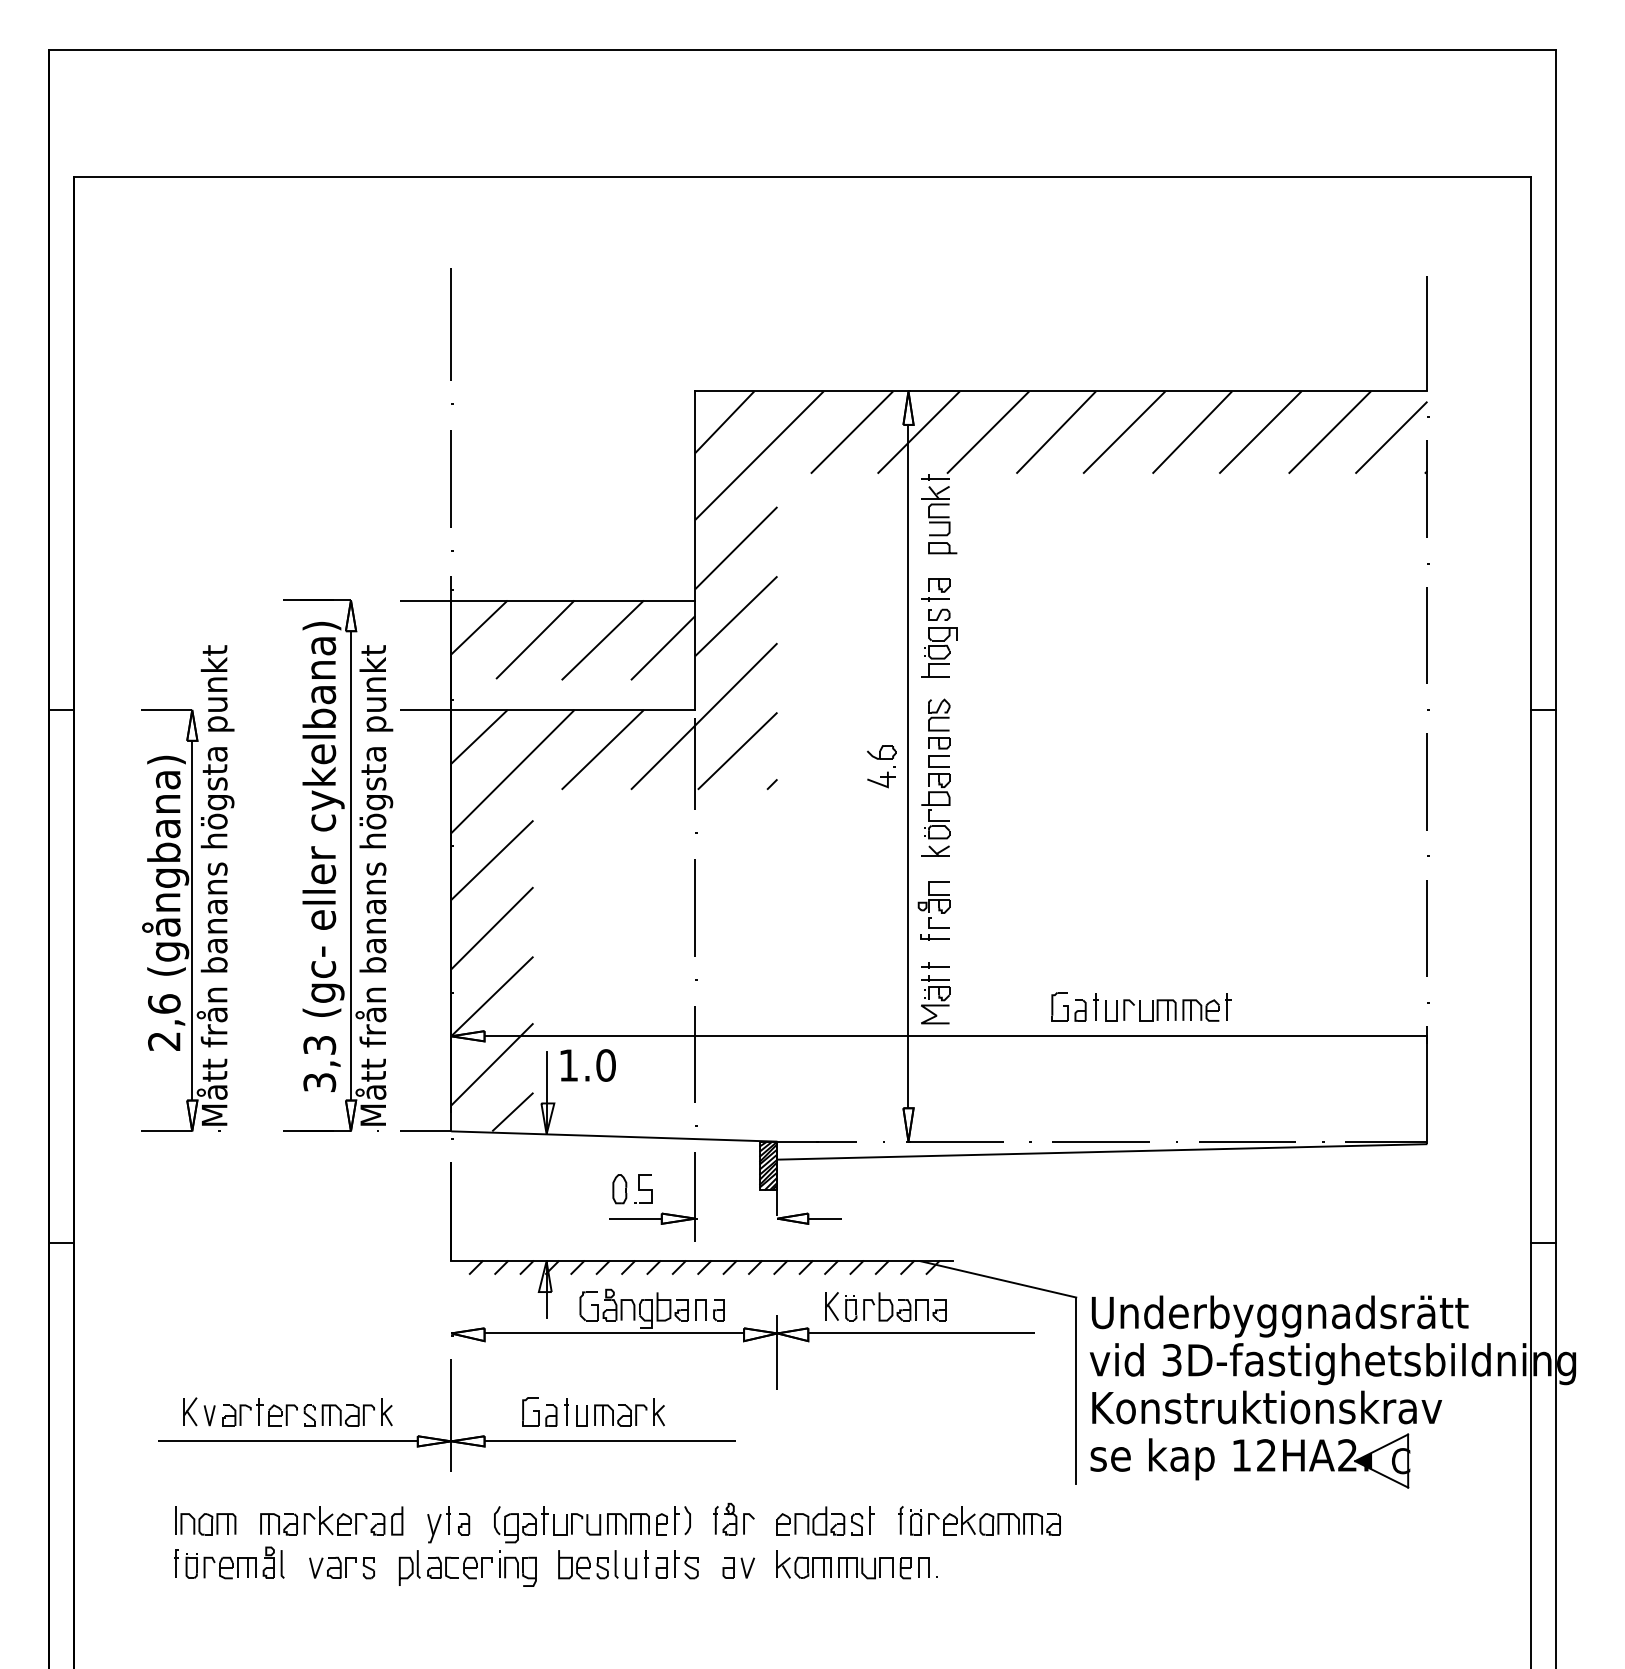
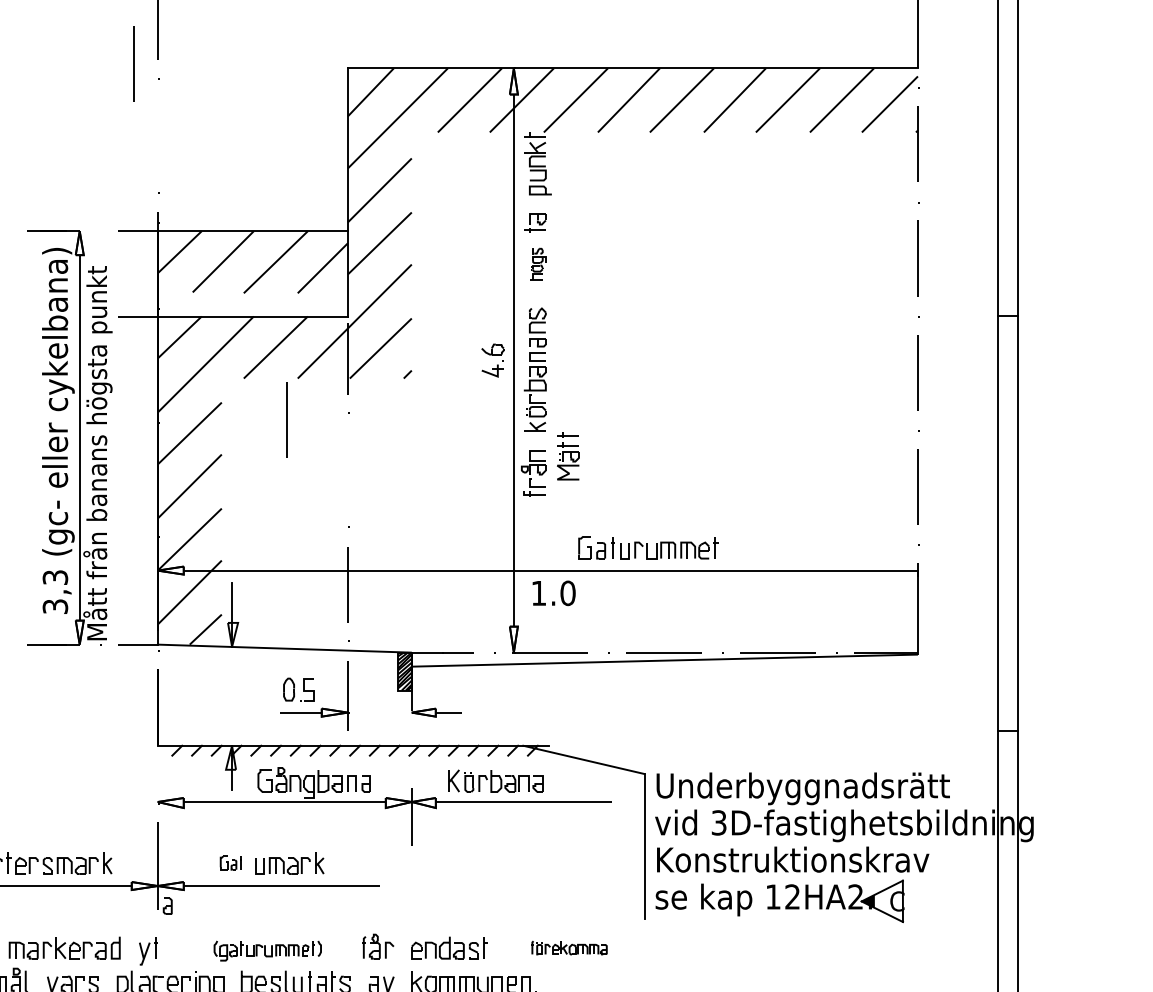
line: (450, 478) -> (133, 63), moved
part: (939, 642) -> (538, 263), size x0.6
line: (694, 907) -> (286, 419), moved
part: (935, 993) -> (568, 456), moved
part: (1141, 1006) -> (648, 547), moved
text: (587, 1065) -> (553, 593), moved
part: (545, 1411) -> (231, 862), size x0.6
part: (979, 1520) -> (569, 947), size x0.6
part: (464, 1524) -> (168, 906), moved
part: (592, 1524) -> (267, 950), size x0.7

